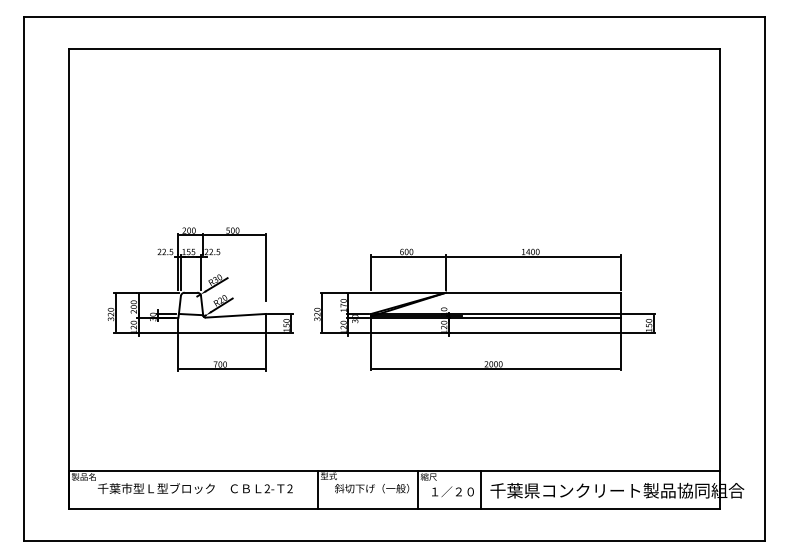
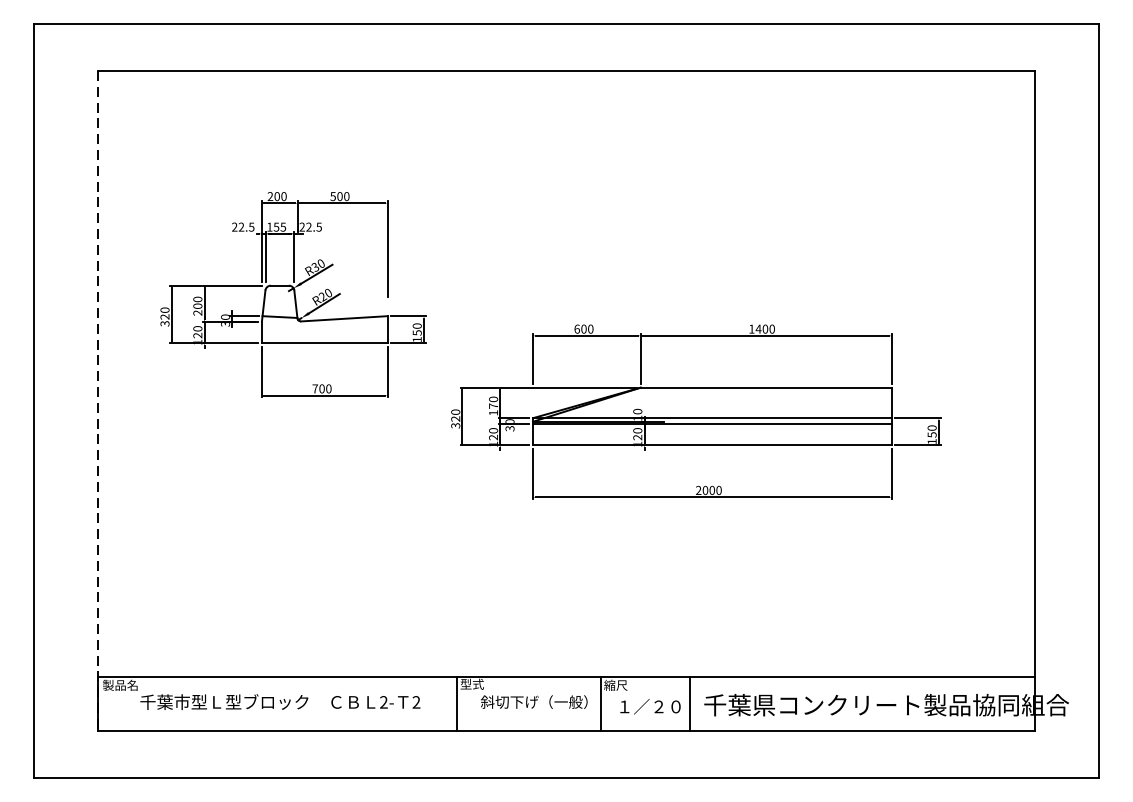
line: (68, 279) -> (98, 401), solid -> dashed
part: (200, 299) -> (293, 295), moved
part: (484, 309) -> (695, 411), moved

